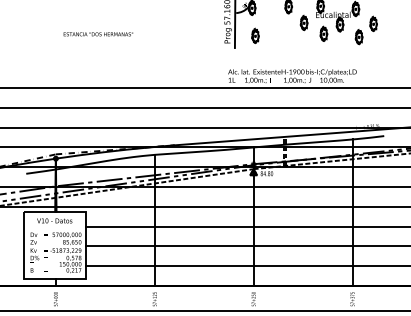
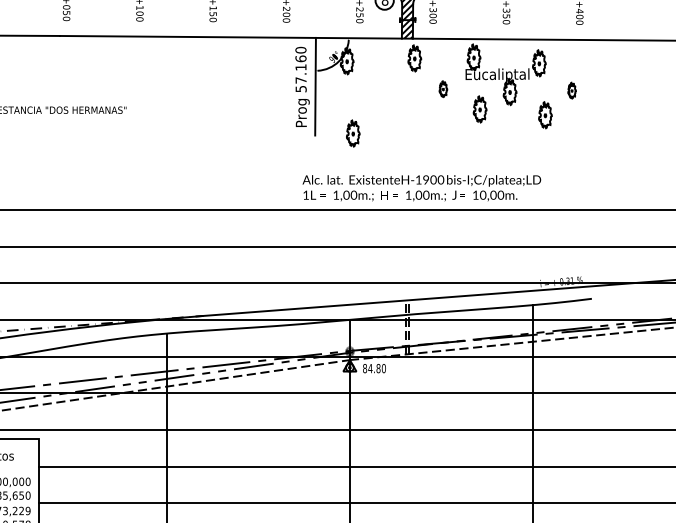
part: (303, 22) -> (442, 88), size x0.6
part: (373, 23) -> (571, 90), size x0.6
part: (255, 35) -> (353, 132), moved

